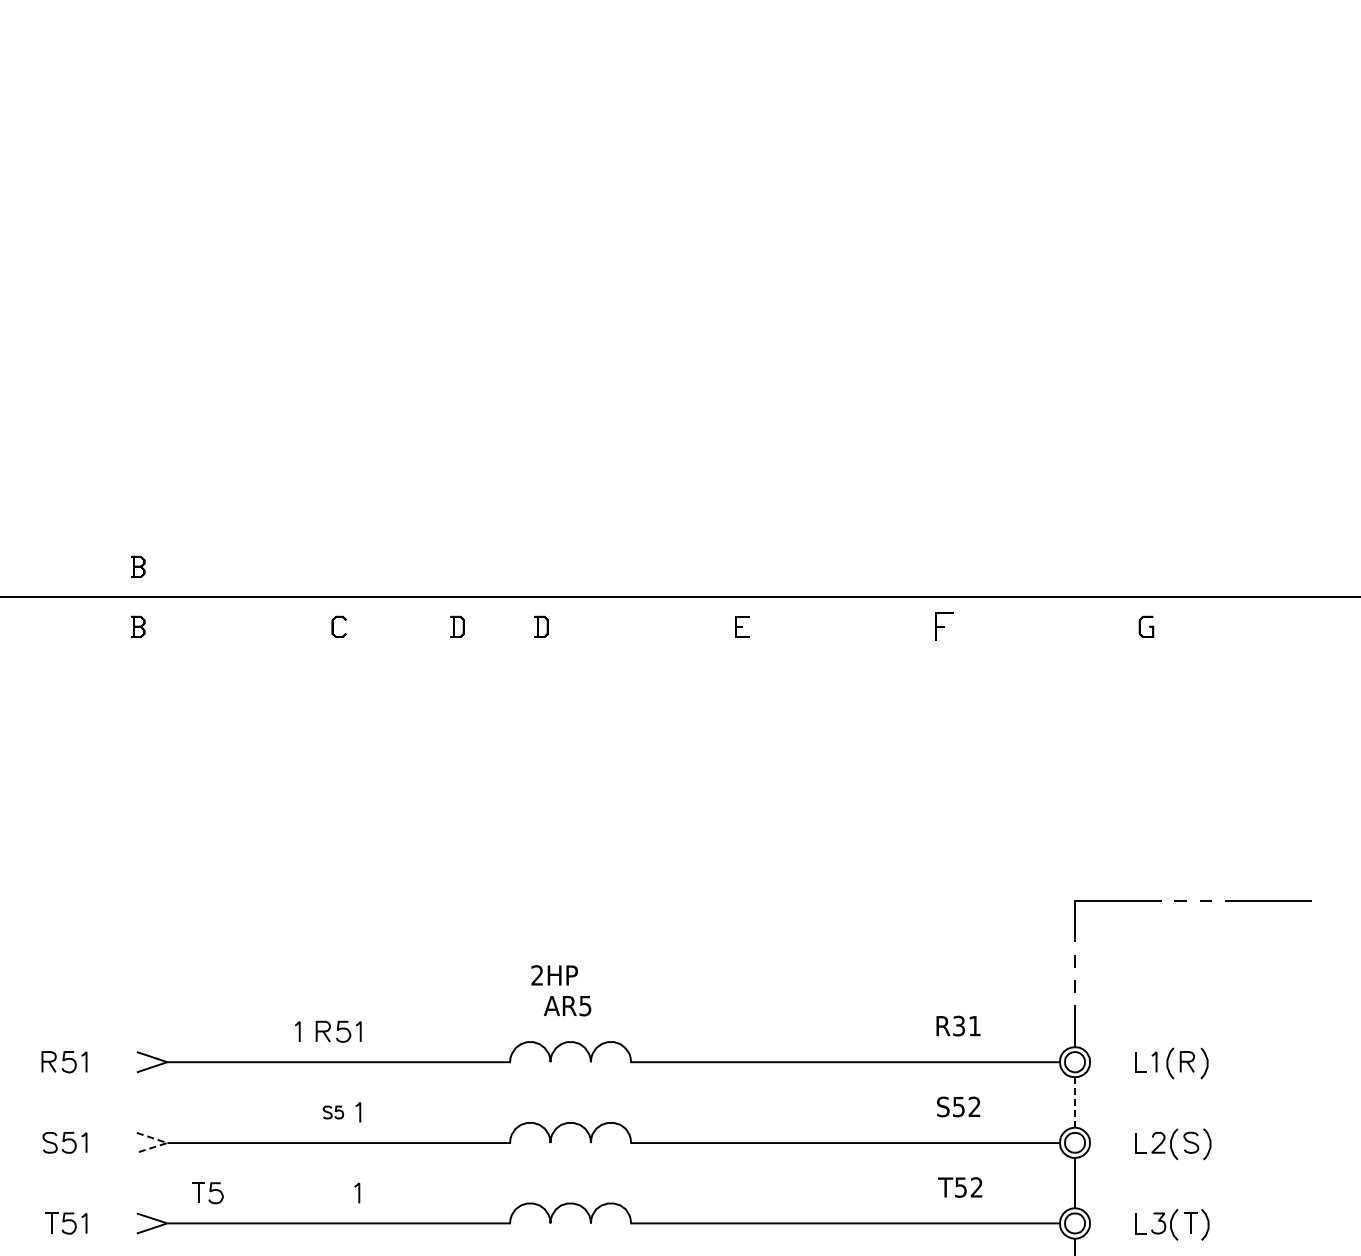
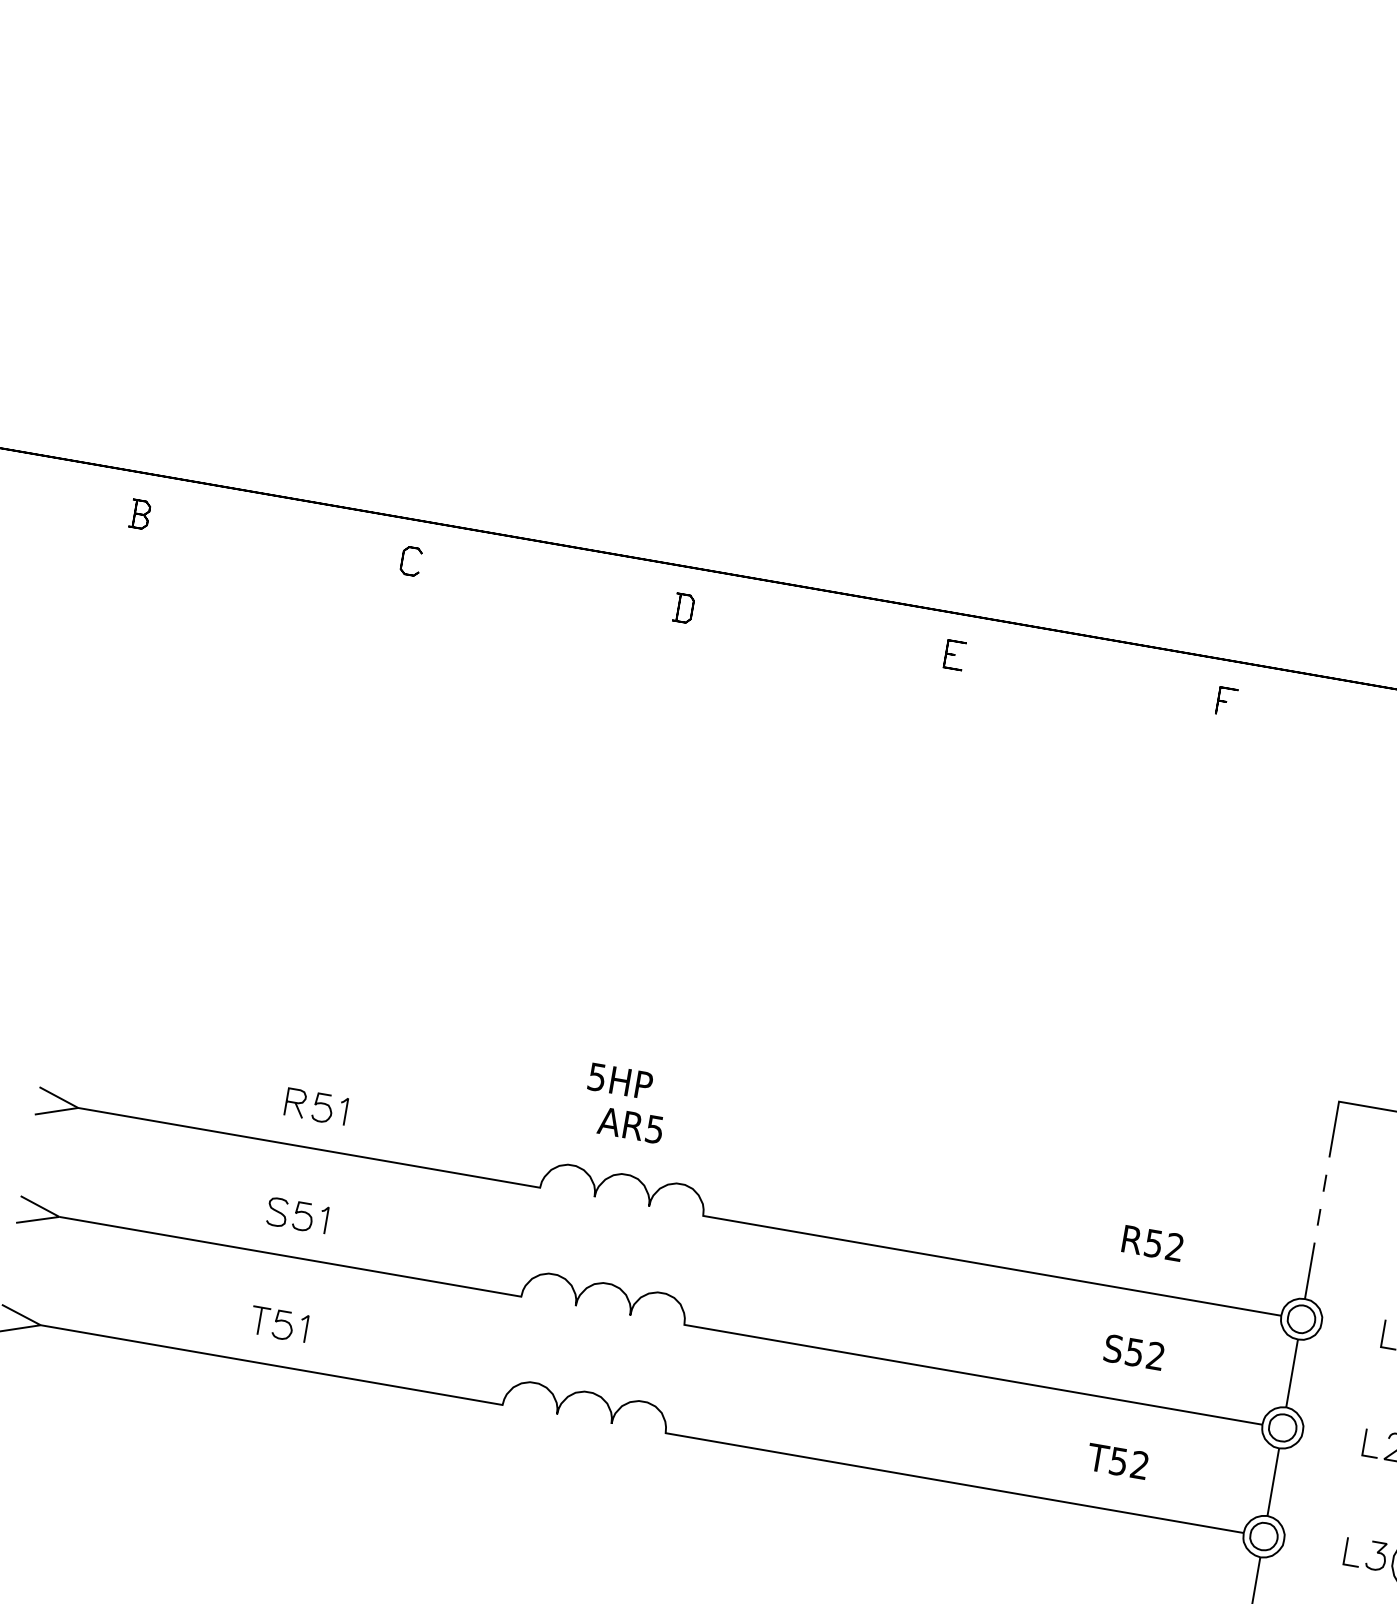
part: (138, 566) -> (154, 433), removed
part: (457, 626) -> (570, 588), removed
part: (943, 626) -> (1225, 701), size x0.71
text: (537, 975) -> (597, 1077), 2HP -> 5HP
text: (966, 1025) -> (1163, 1244), R31 -> R52
line: (298, 1031) -> (262, 1097), removed
line: (1074, 1102) -> (1291, 1373), dashed -> solid
part: (333, 1112) -> (290, 1214), size x1.67
line: (167, 1143) -> (59, 1217), dashed -> solid
part: (207, 1193) -> (271, 1323), moved

